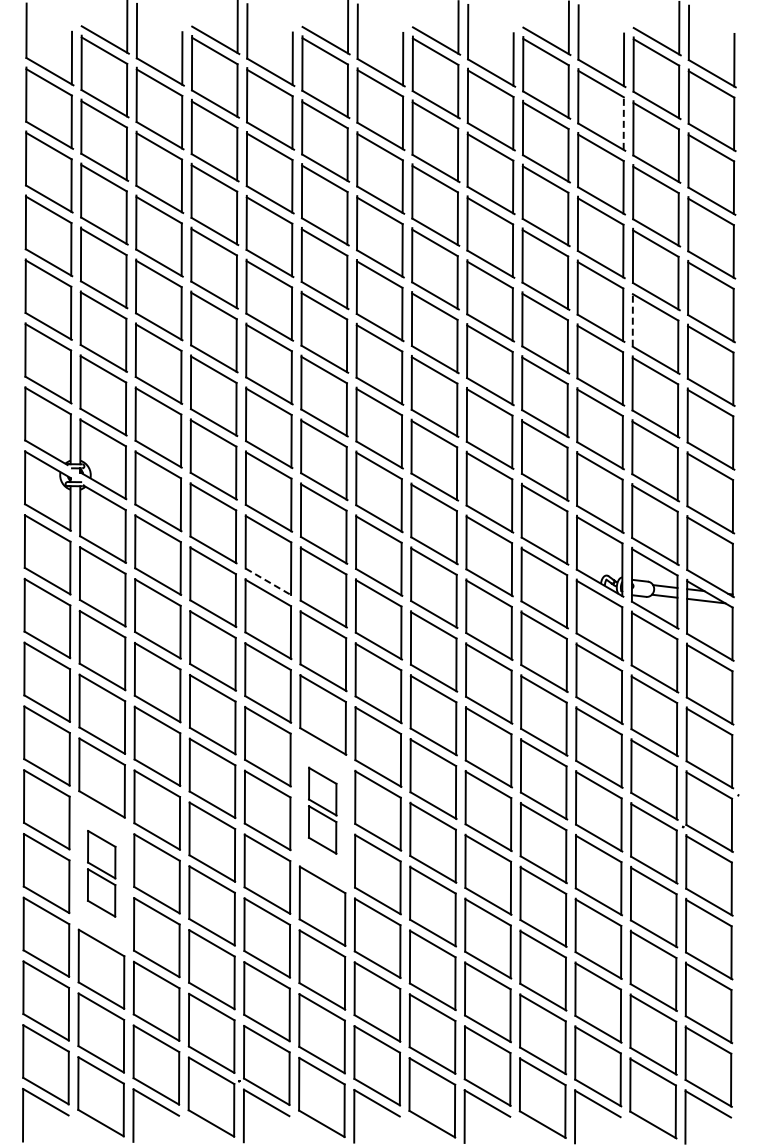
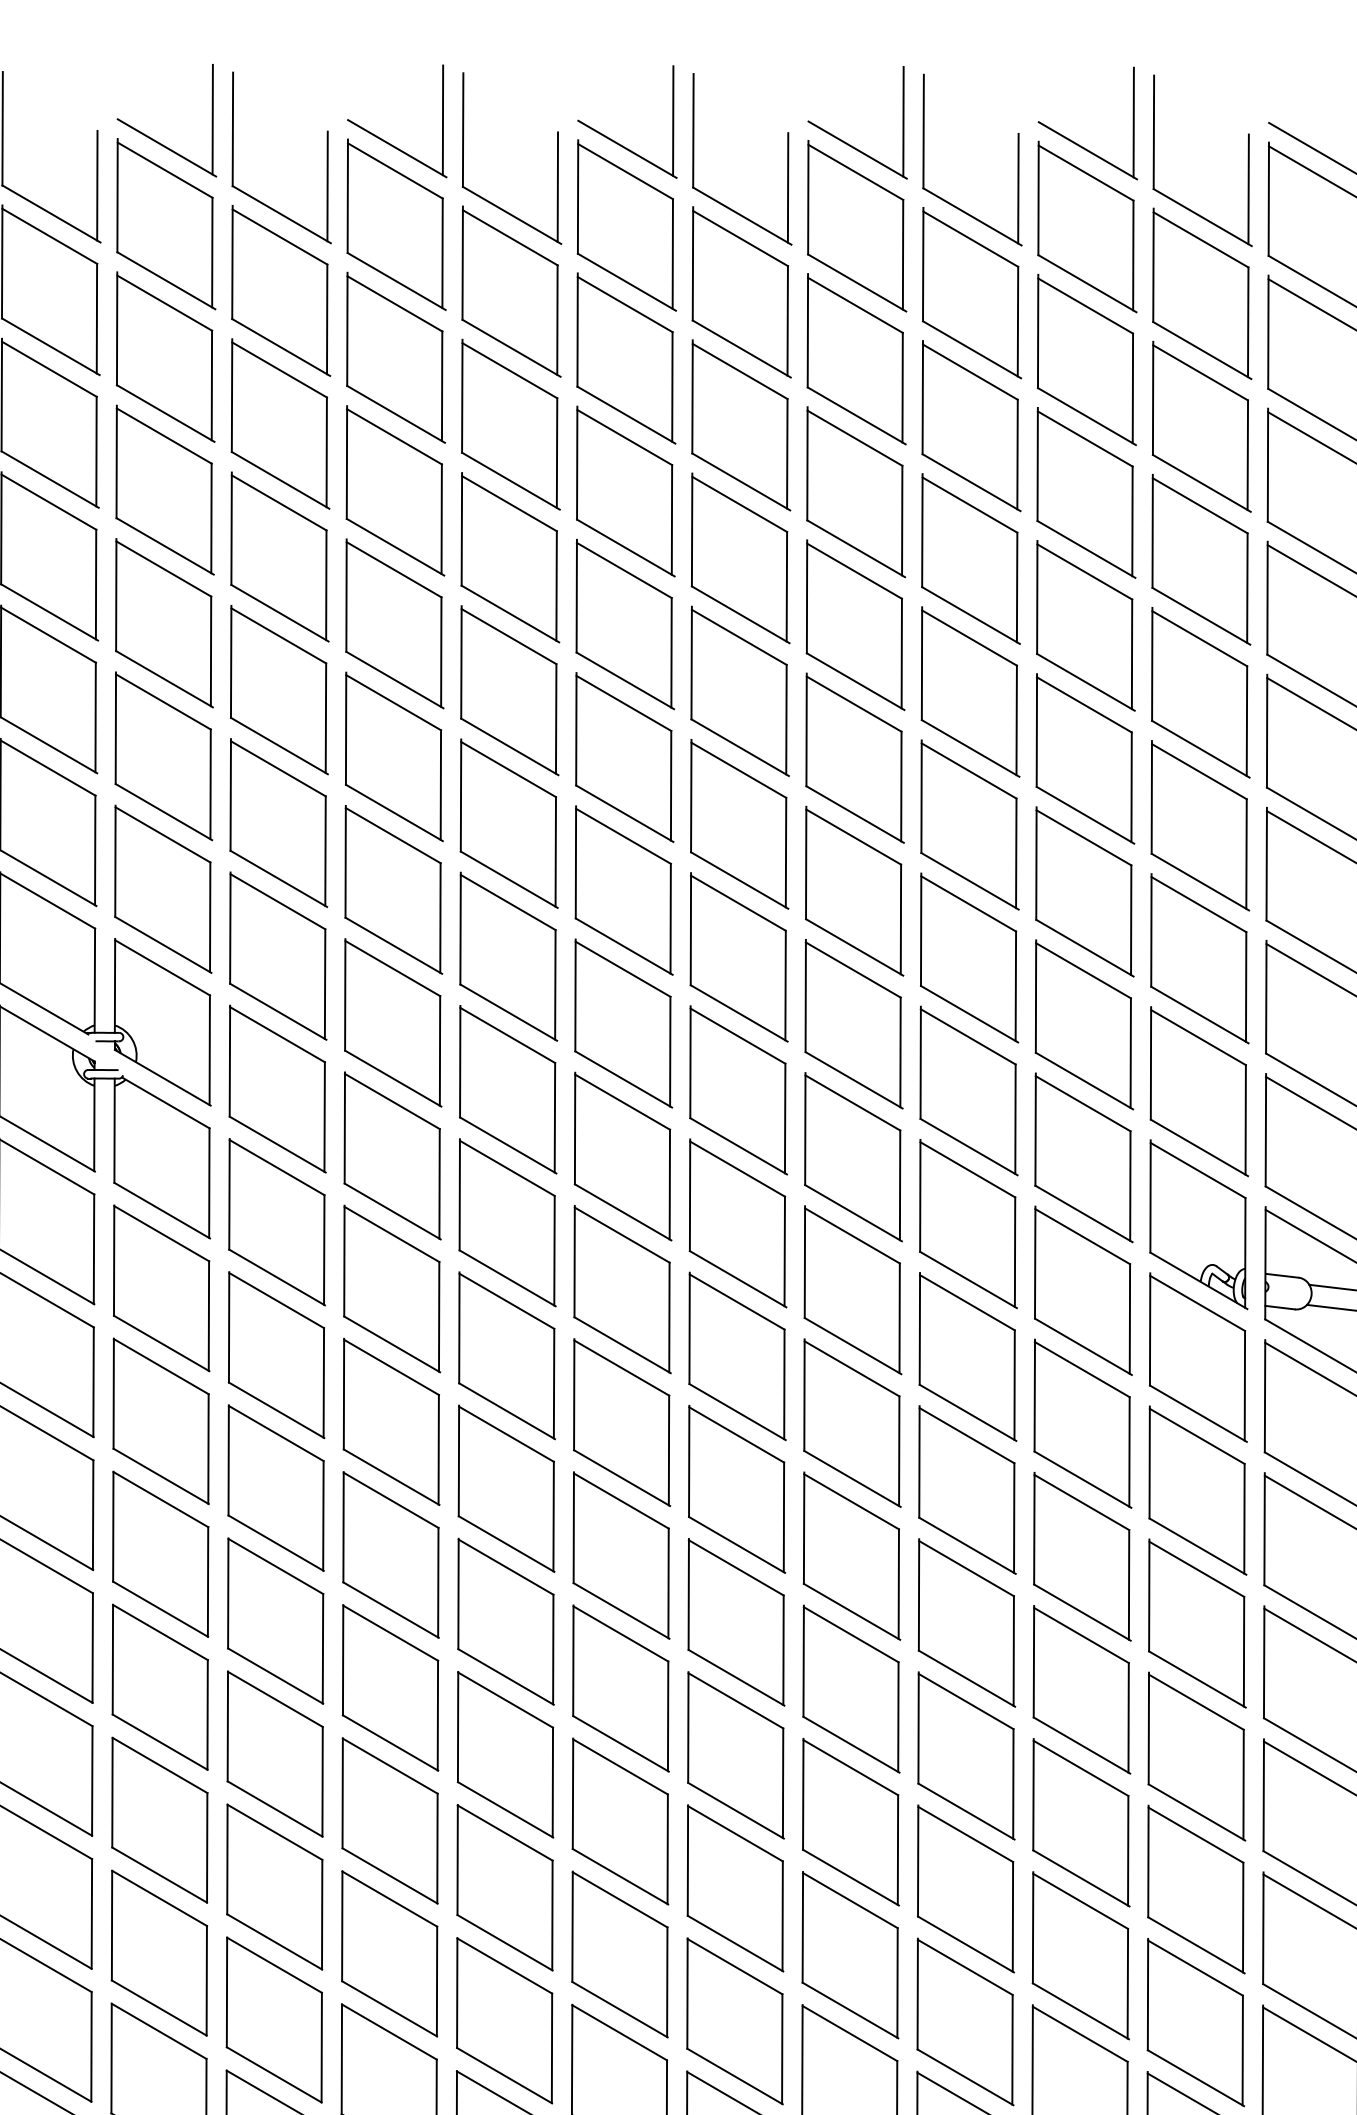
line: (623, 123) -> (1247, 322), dashed -> solid
line: (632, 319) -> (1266, 730), dashed -> solid
line: (268, 581) -> (507, 1277), dashed -> solid
part: (322, 810) -> (619, 1754), size x1.67
part: (101, 873) -> (158, 1886), size x1.67

